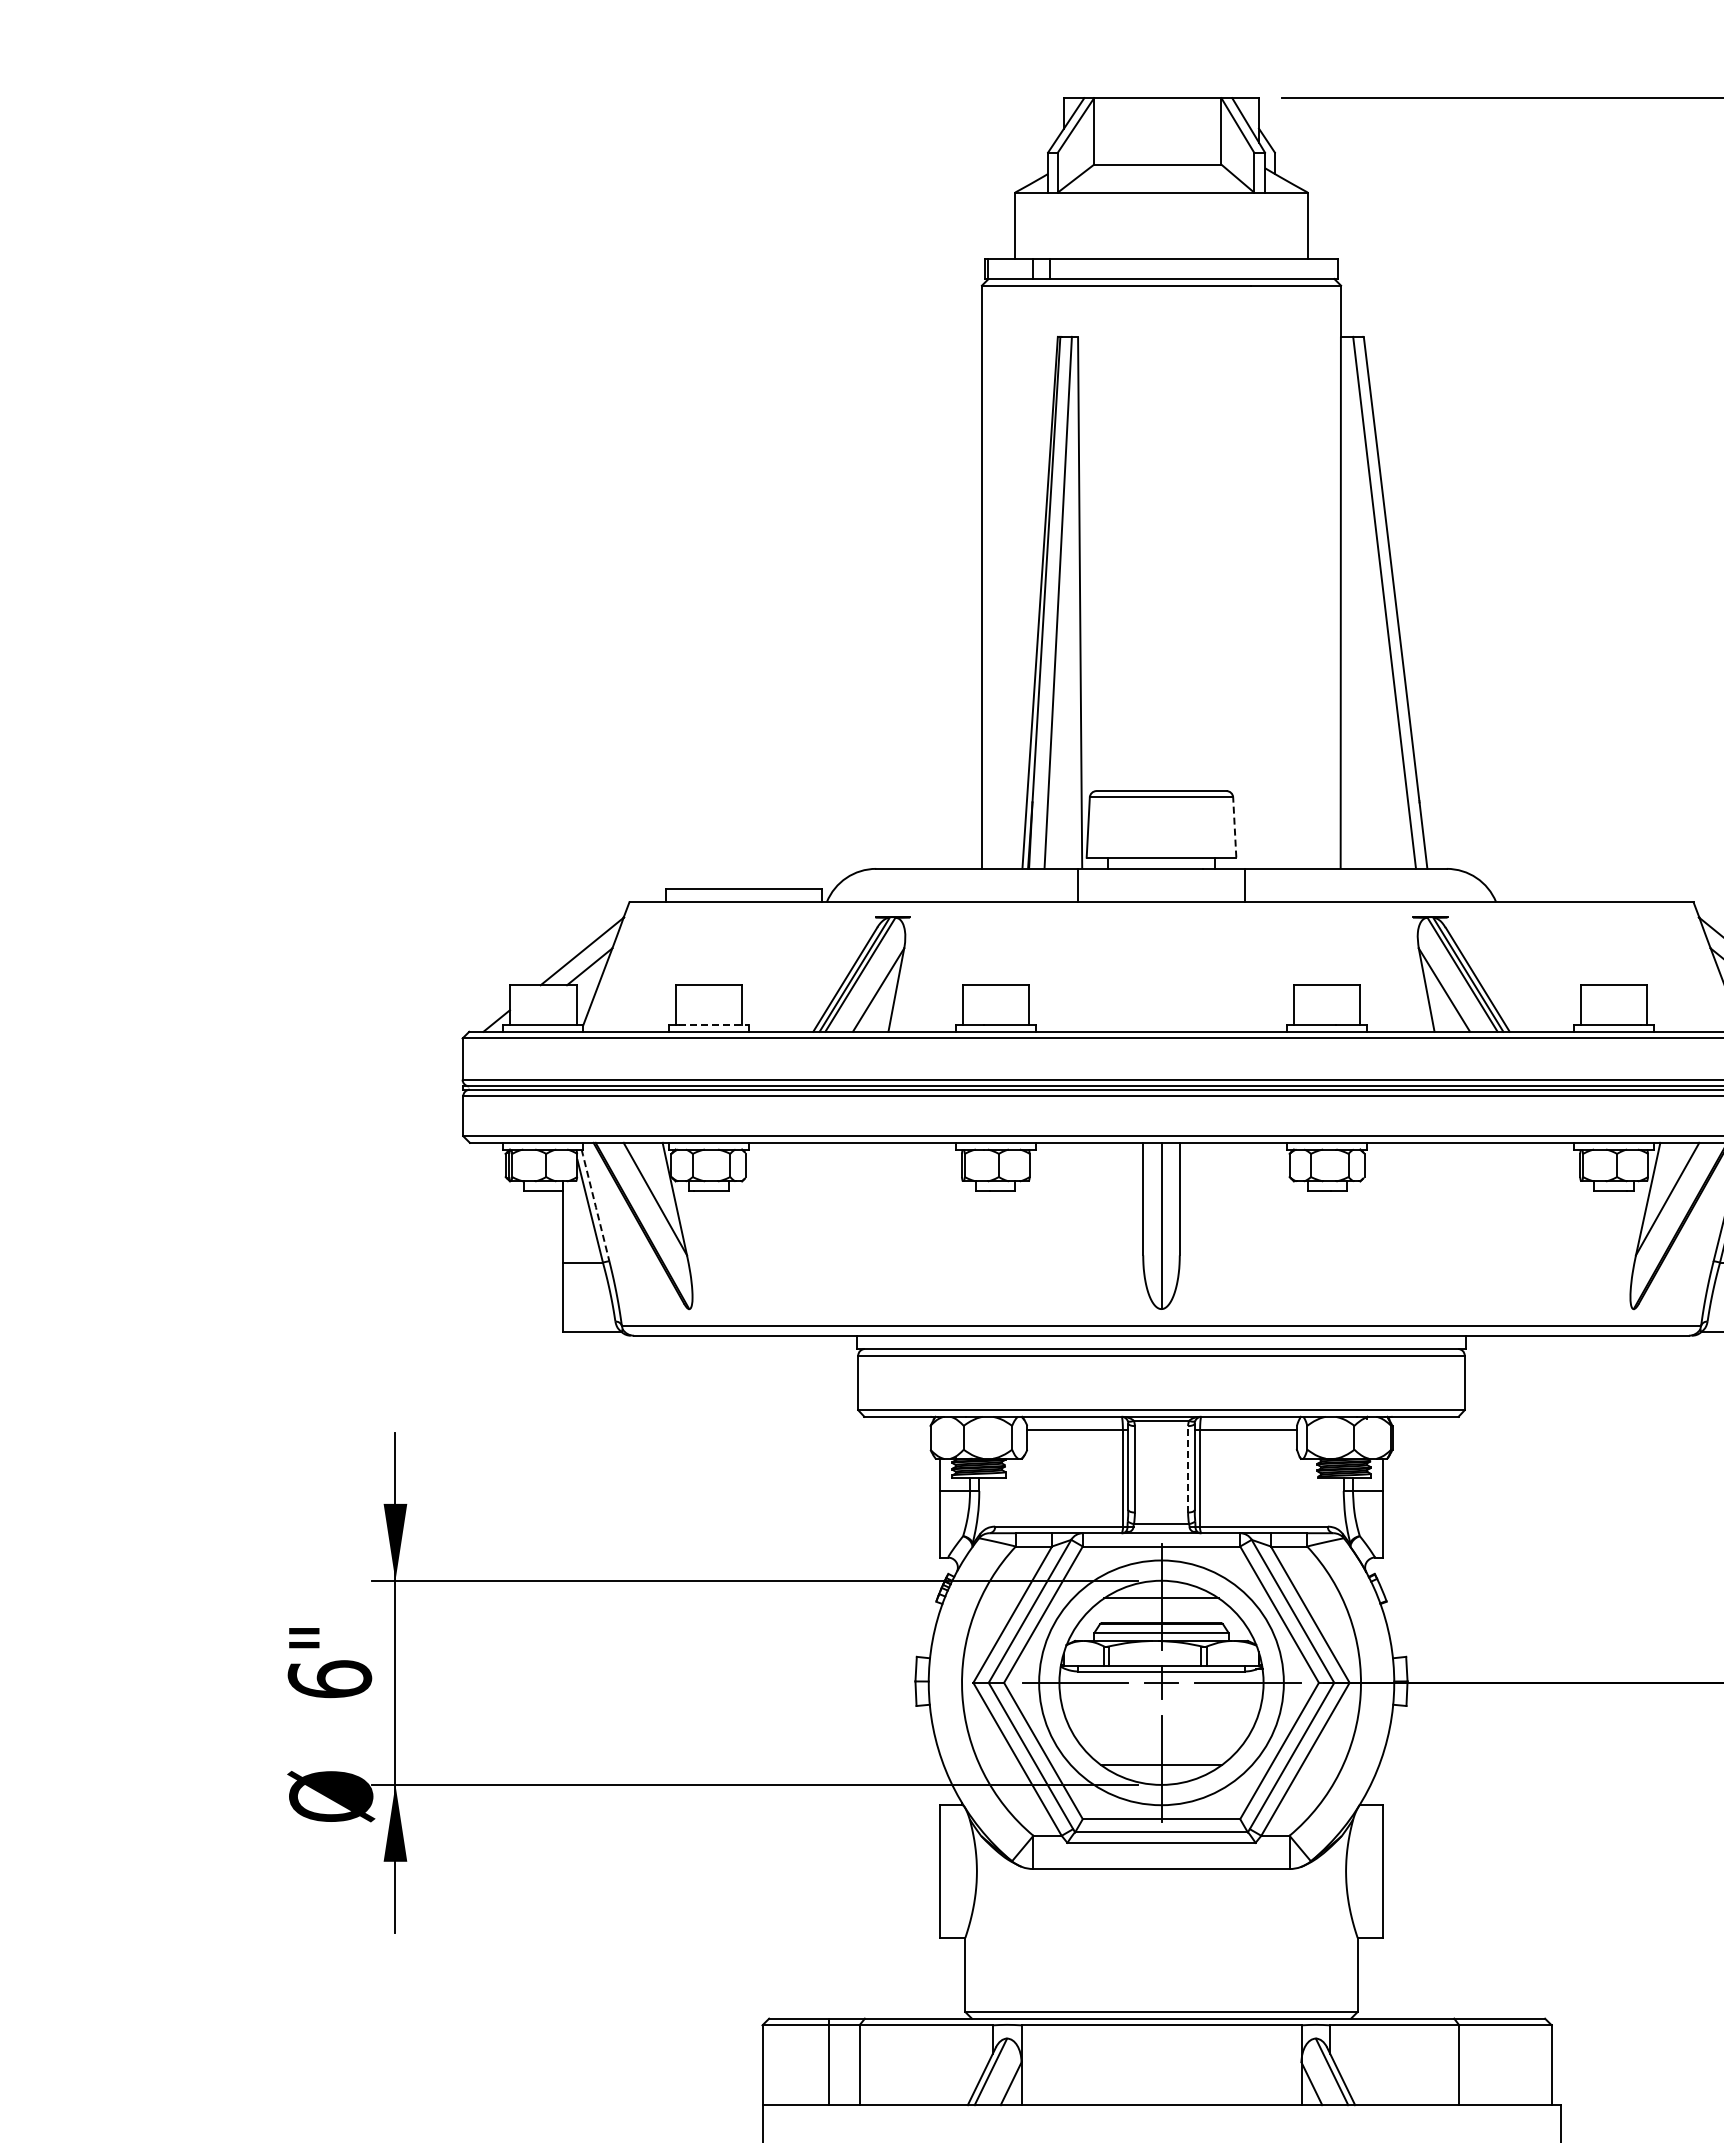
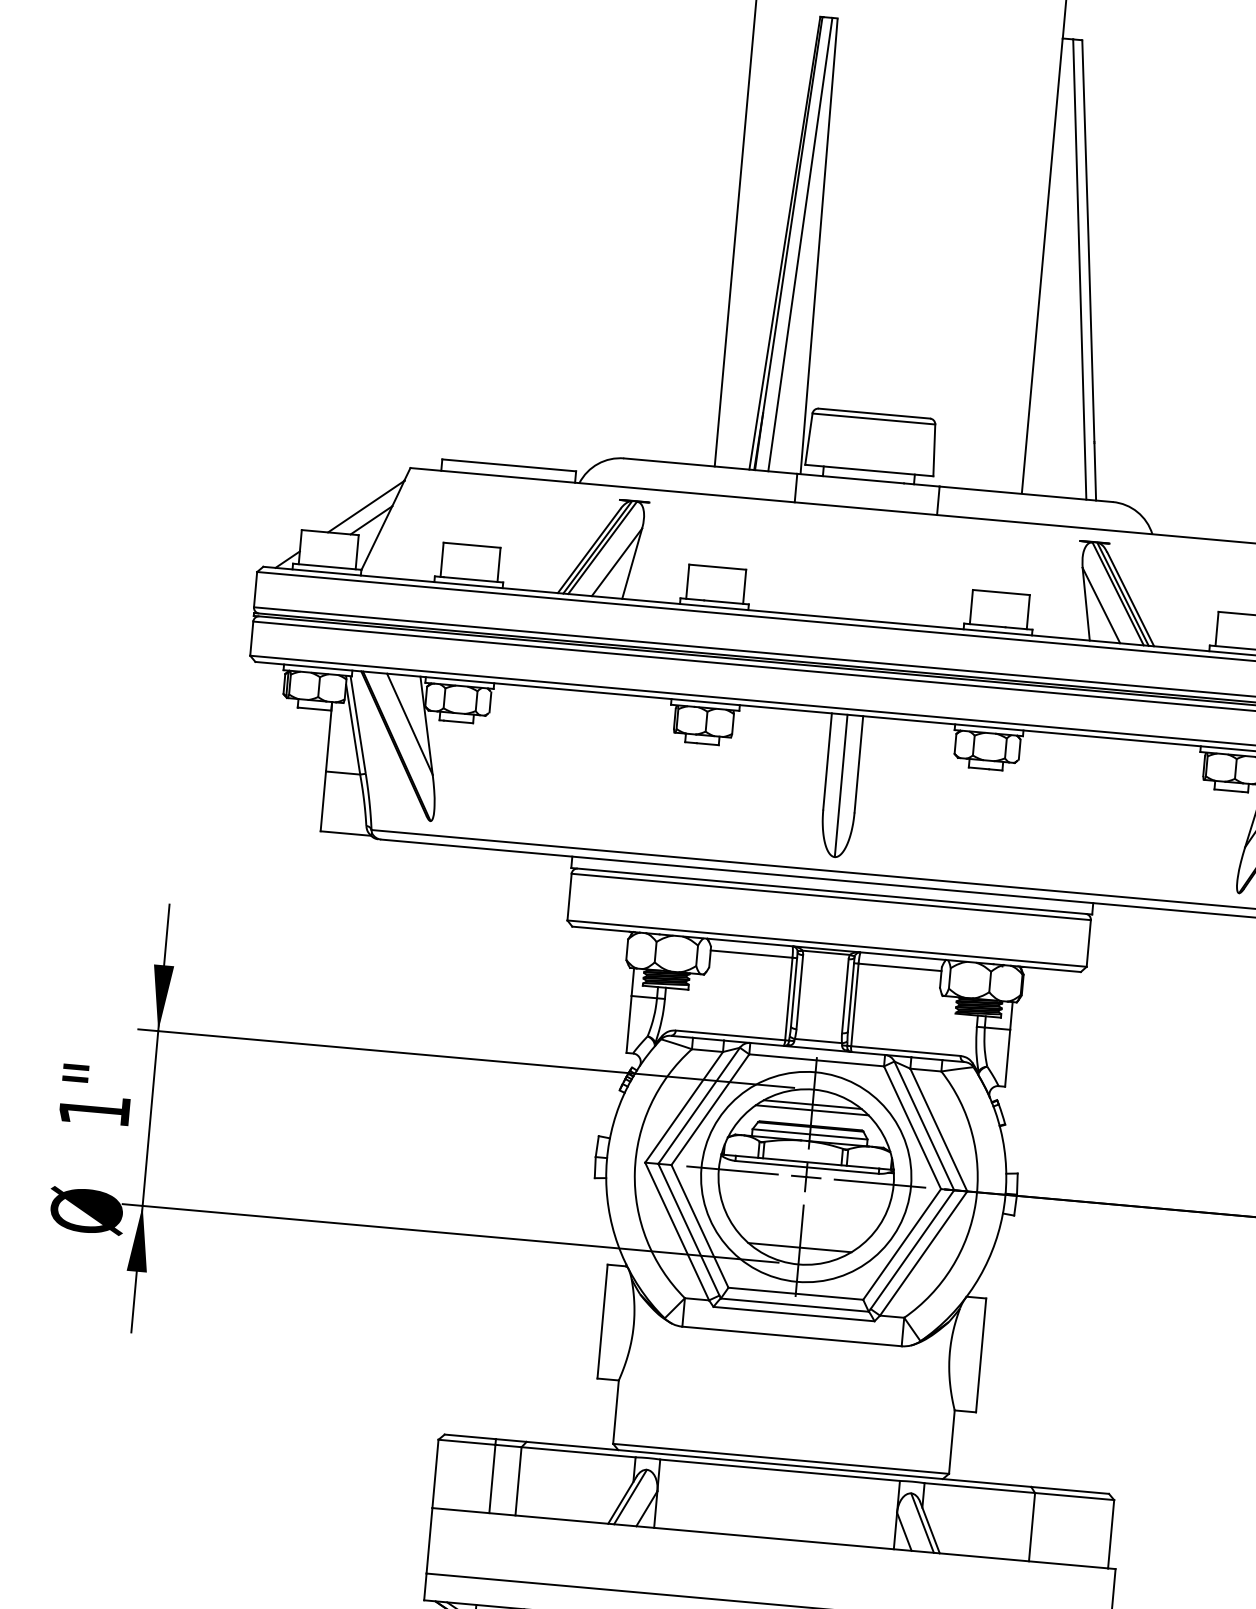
line: (1234, 826) -> (934, 449), dashed -> solid
line: (714, 1025) -> (473, 580), dashed -> solid
line: (595, 1205) -> (358, 725), dashed -> solid
line: (1188, 1468) -> (845, 995), dashed -> solid
line: (1161, 1604) -> (812, 1109), added
text: (329, 1679) -> (94, 1110), 6" -> 1"

